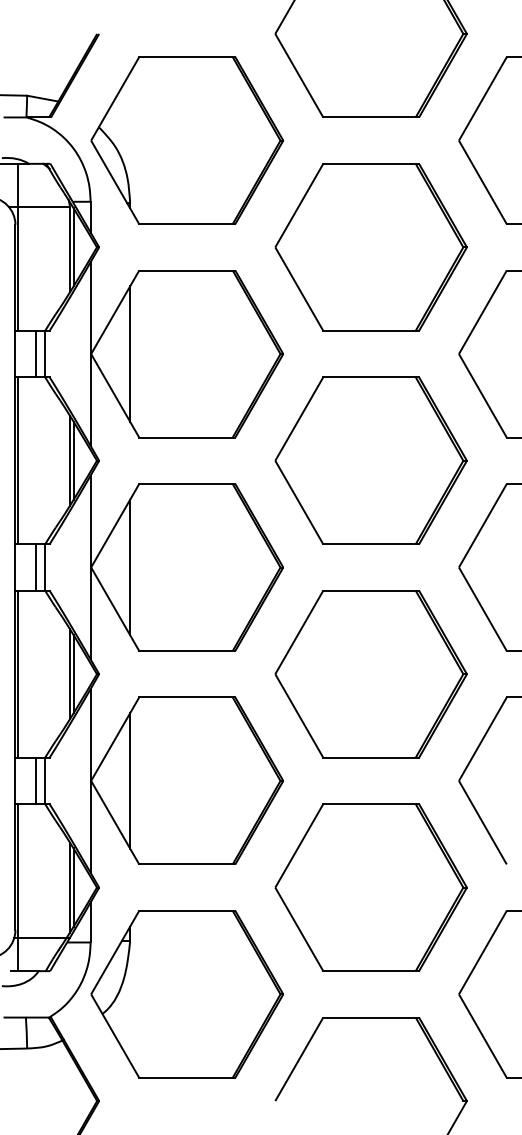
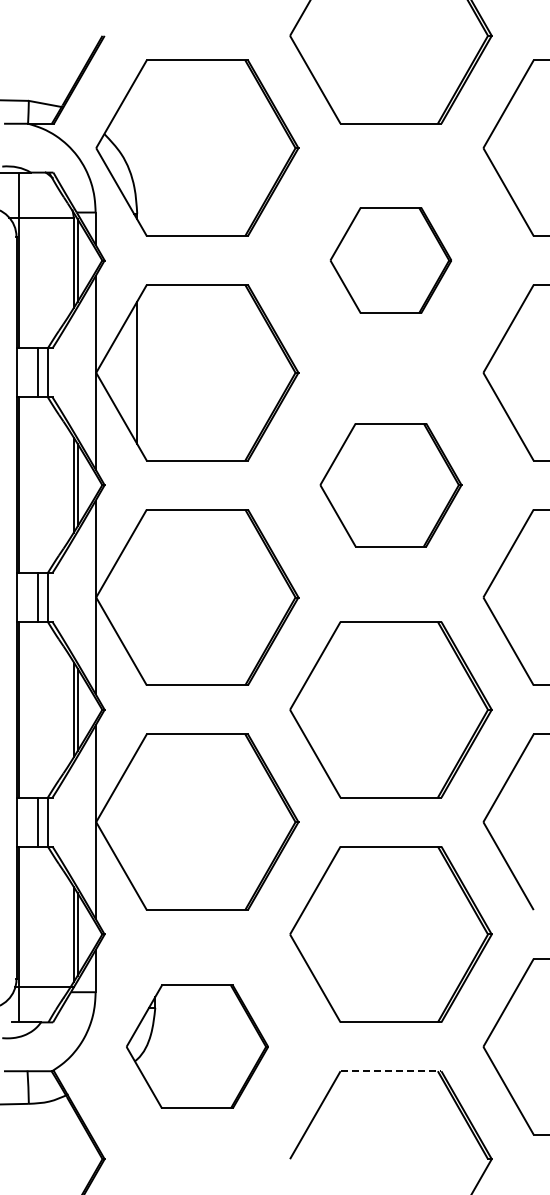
part: (370, 247) -> (390, 260), size x0.6
part: (370, 460) -> (390, 484), size x0.7
line: (130, 567) -> (137, 597), removed
line: (130, 780) -> (137, 821), removed
part: (187, 994) -> (197, 1046), size x0.7
line: (371, 1017) -> (391, 1071), solid -> dashed

